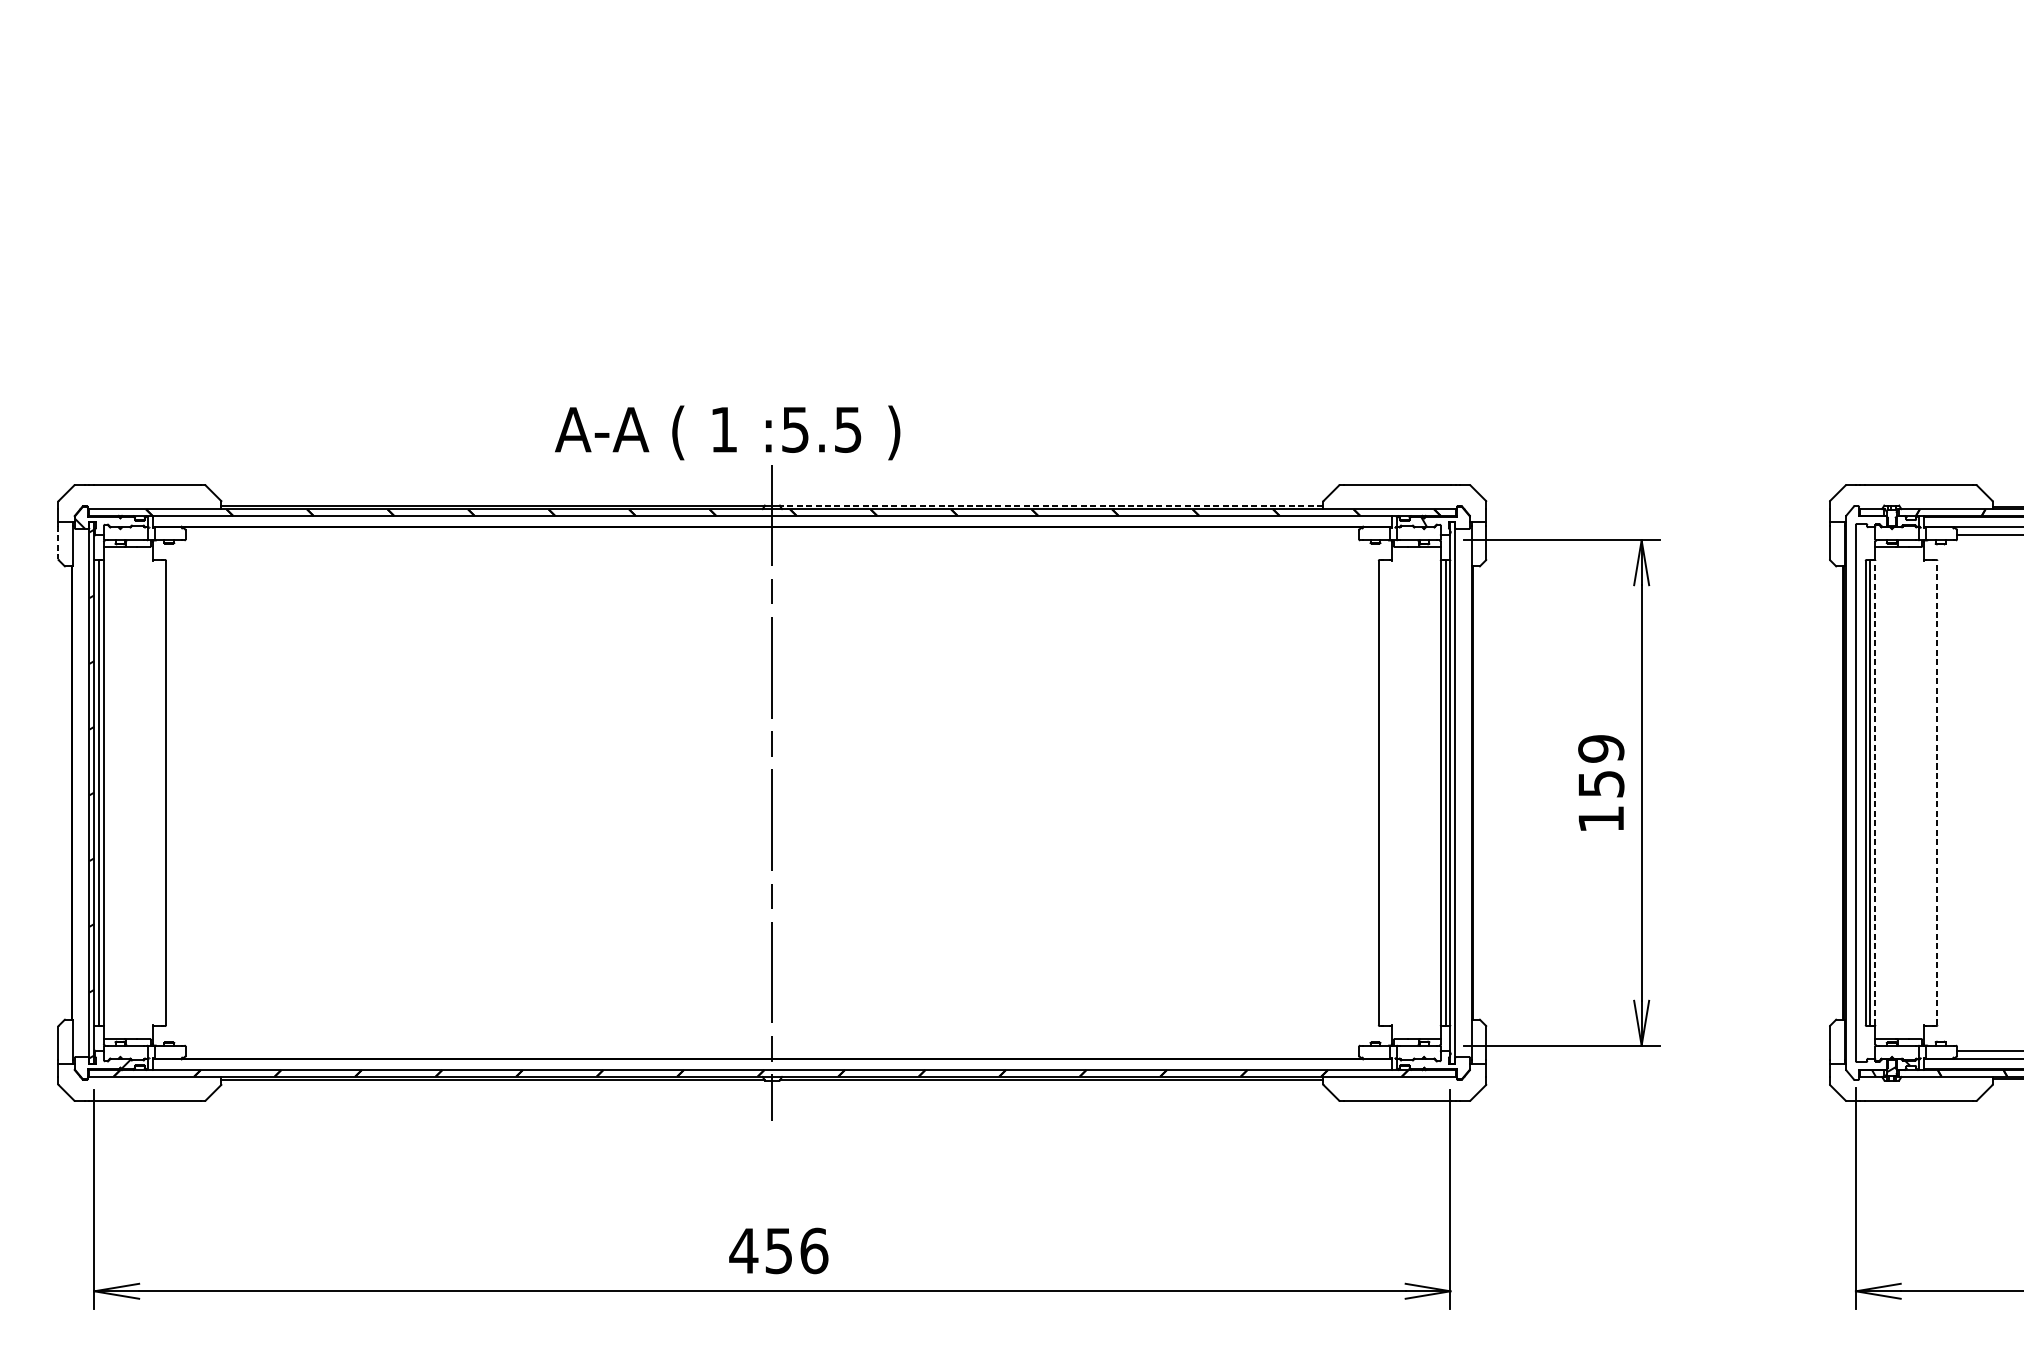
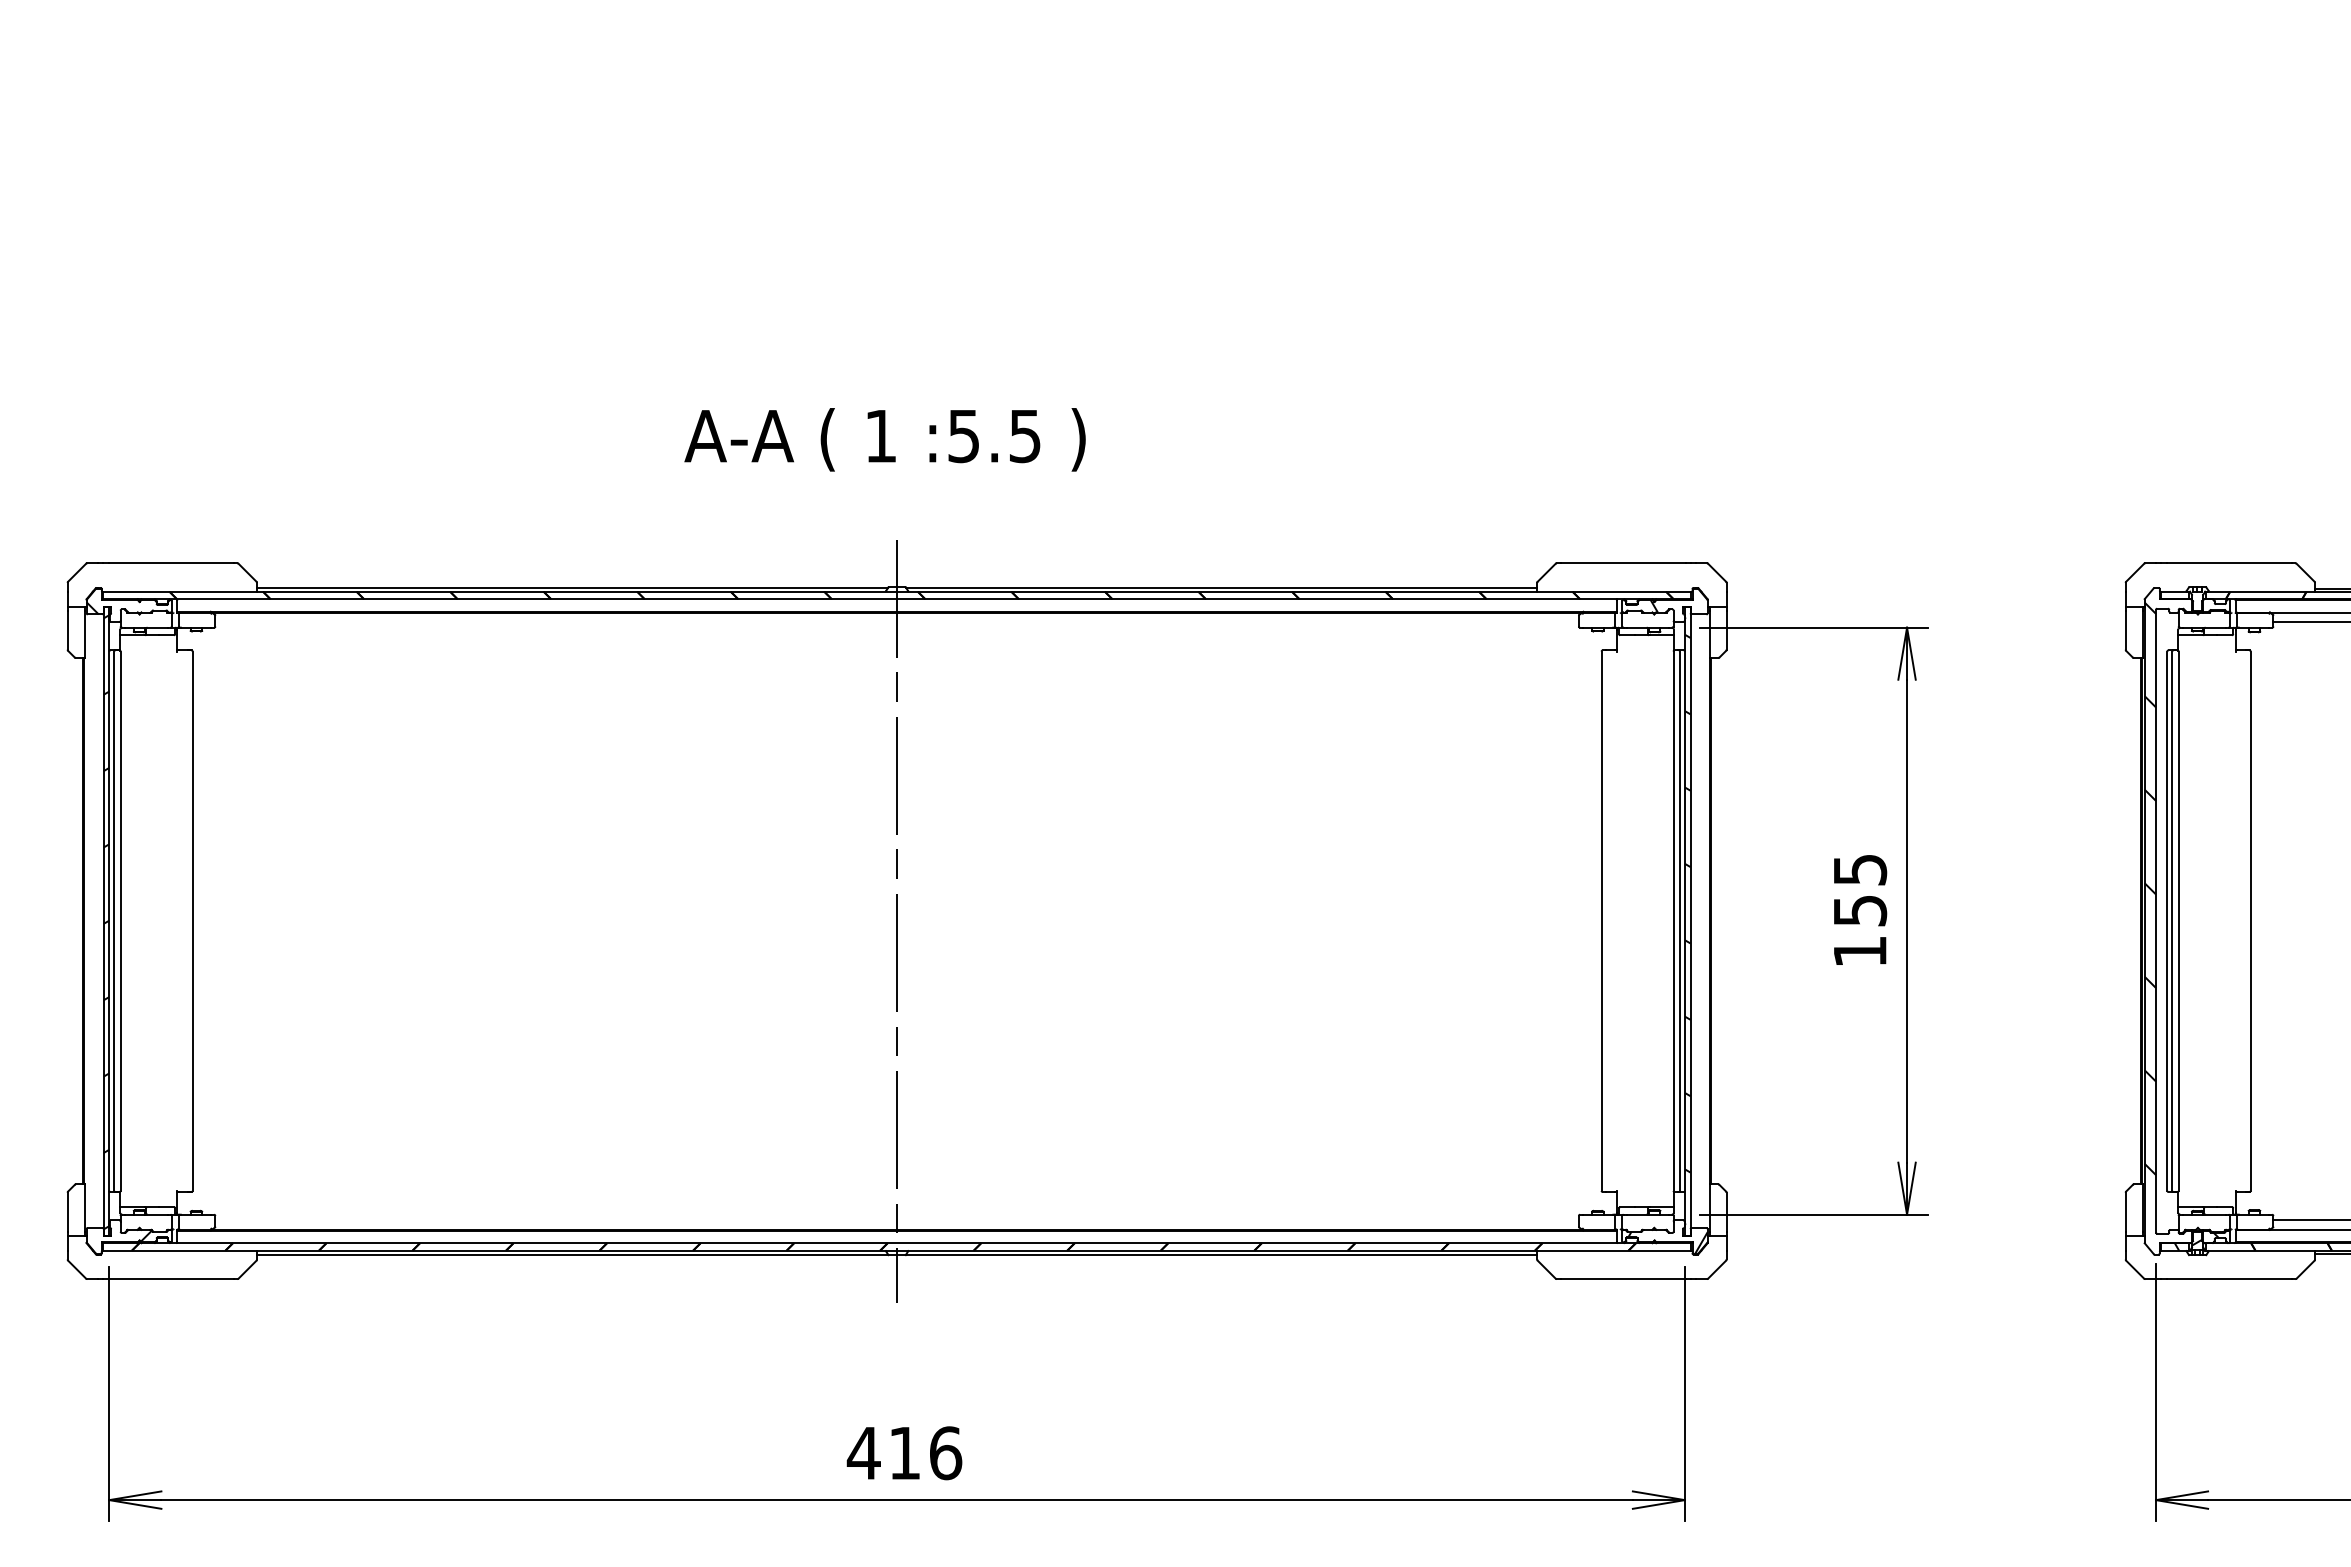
text: (727, 432) -> (884, 439), moved
line: (1051, 505) -> (1221, 587), dashed -> solid
line: (58, 542) -> (67, 630), dashed -> solid
text: (1600, 749) -> (1859, 870), 159 -> 155
hatch: (1850, 764) -> (2149, 888), added
hatch: (1452, 777) -> (1687, 903), added
line: (1875, 793) -> (2178, 921), dashed -> solid
line: (1937, 793) -> (2250, 921), dashed -> solid
hatch: (1435, 1069) -> (1667, 1242), added
text: (778, 1251) -> (904, 1453), 456 -> 416

